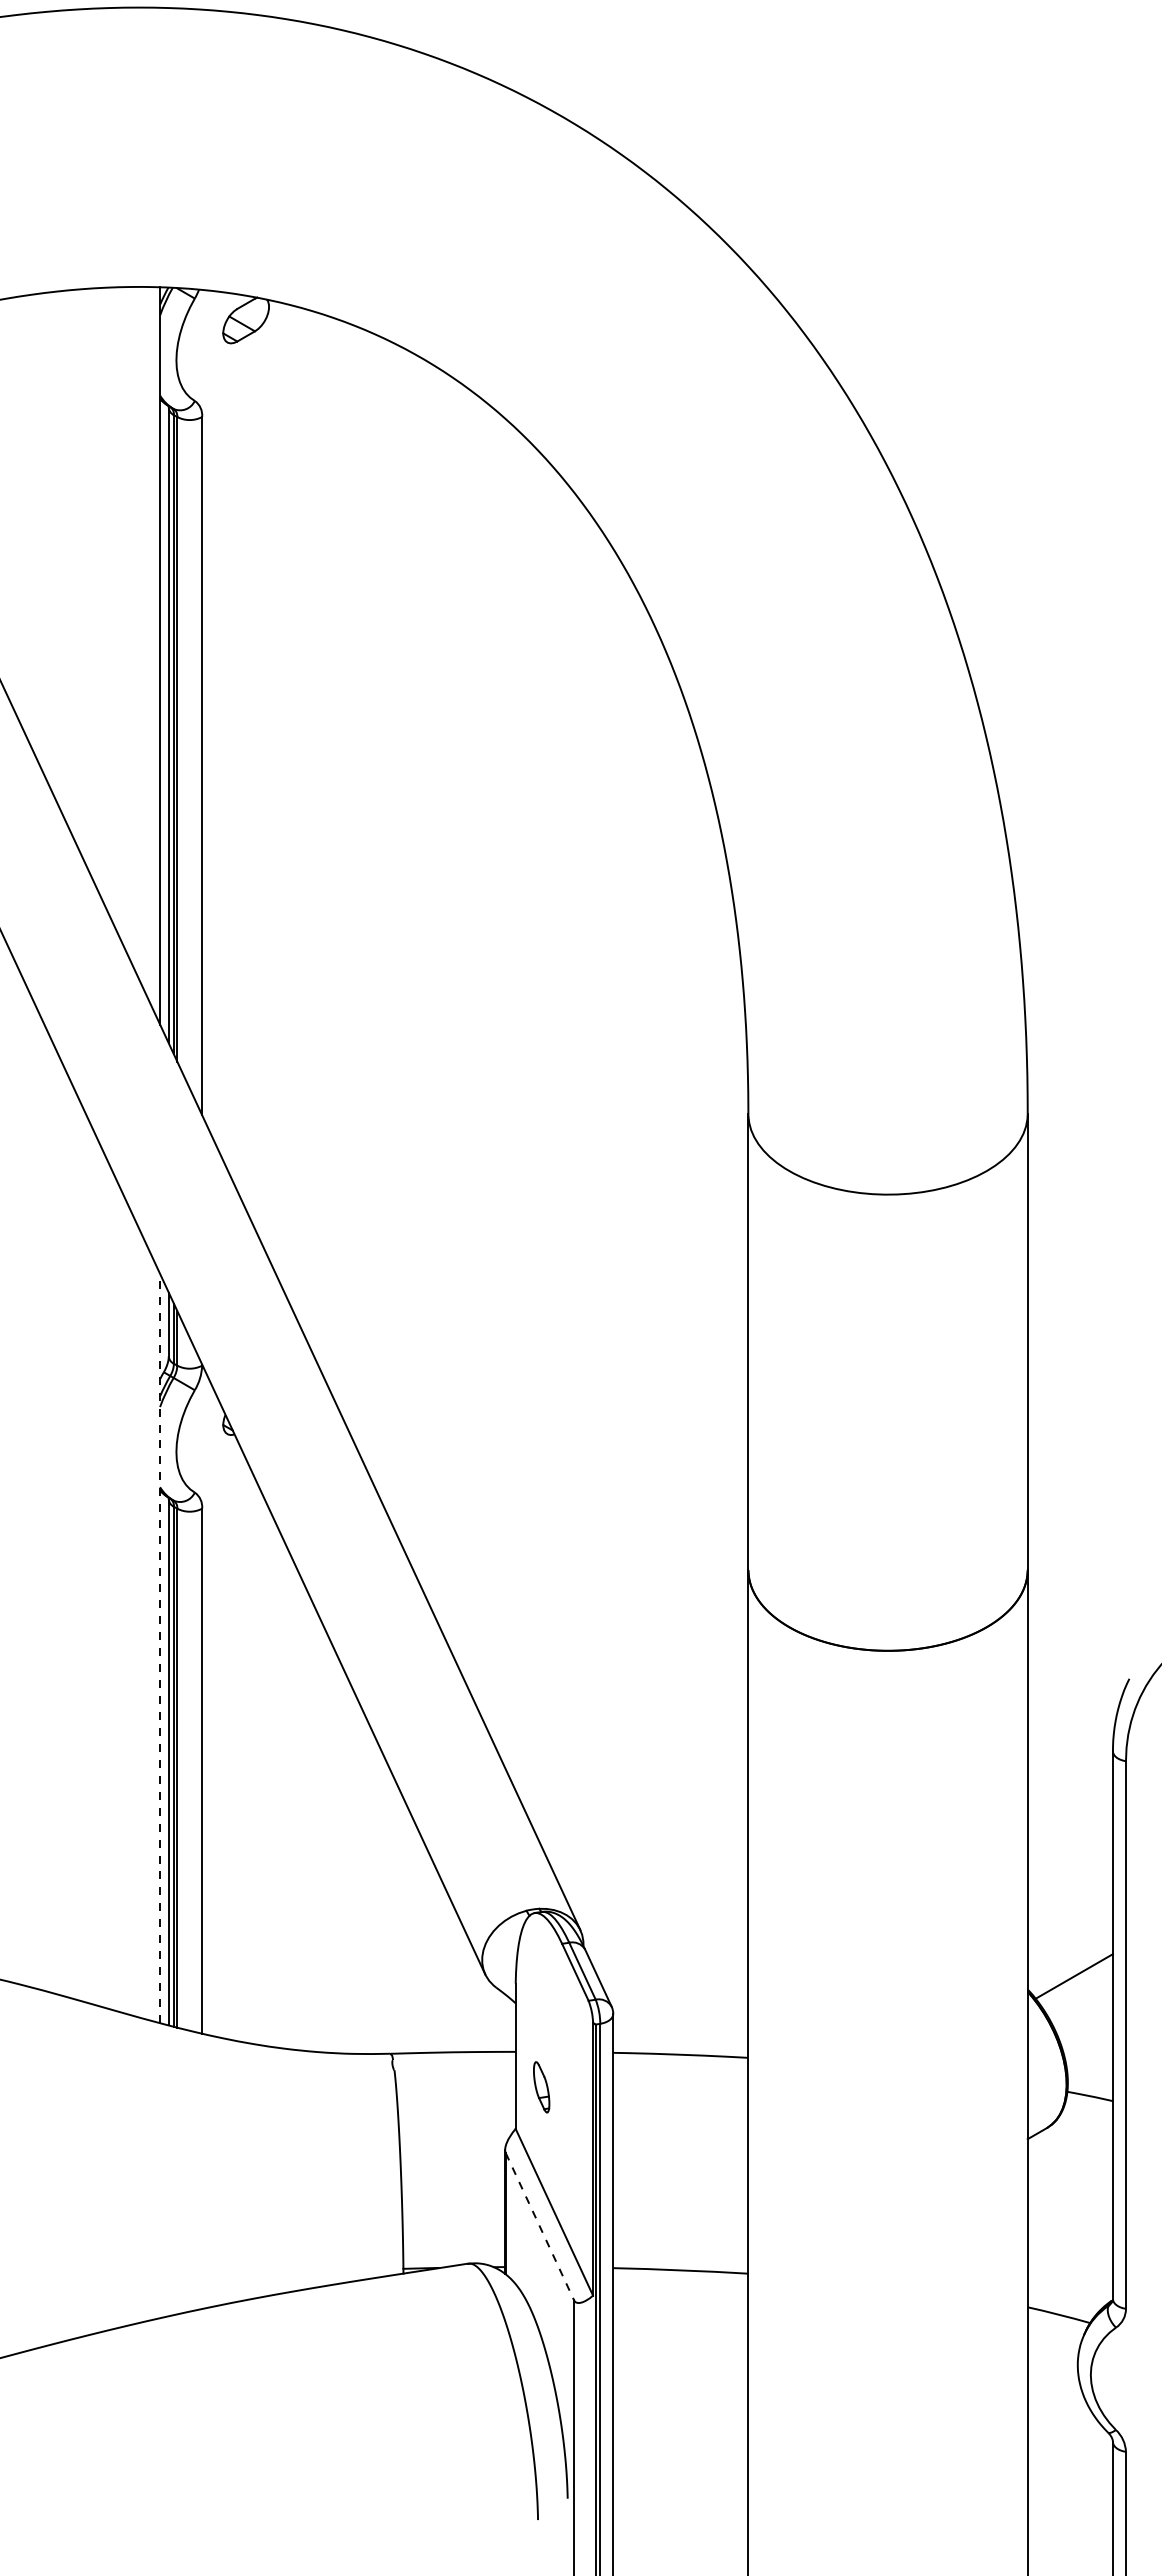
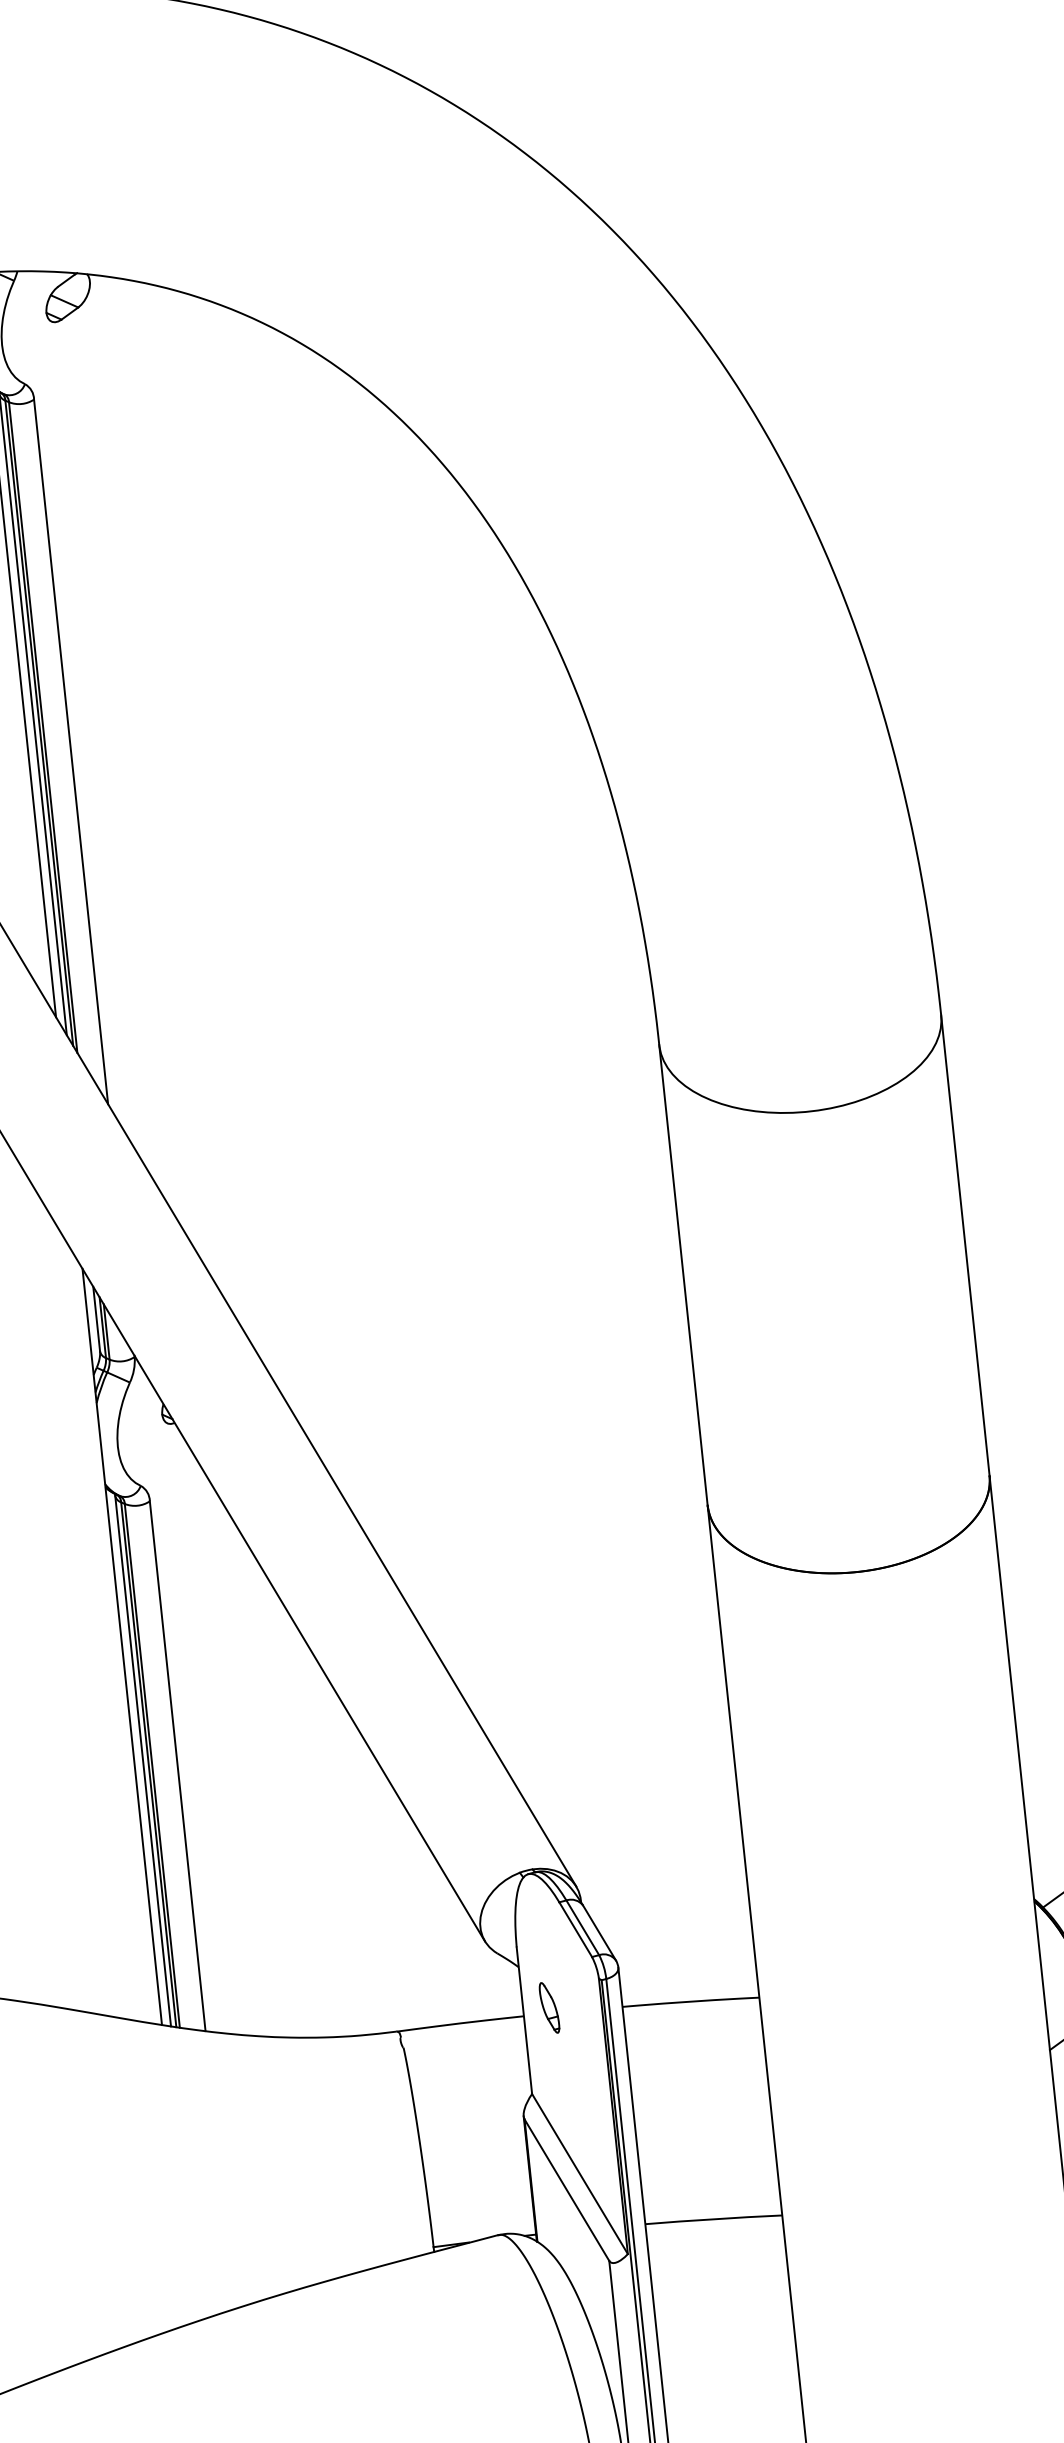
line: (160, 1648) -> (122, 1646), dashed -> solid
part: (541, 2087) -> (549, 2008), moved
line: (540, 2227) -> (567, 2190), dashed -> solid

